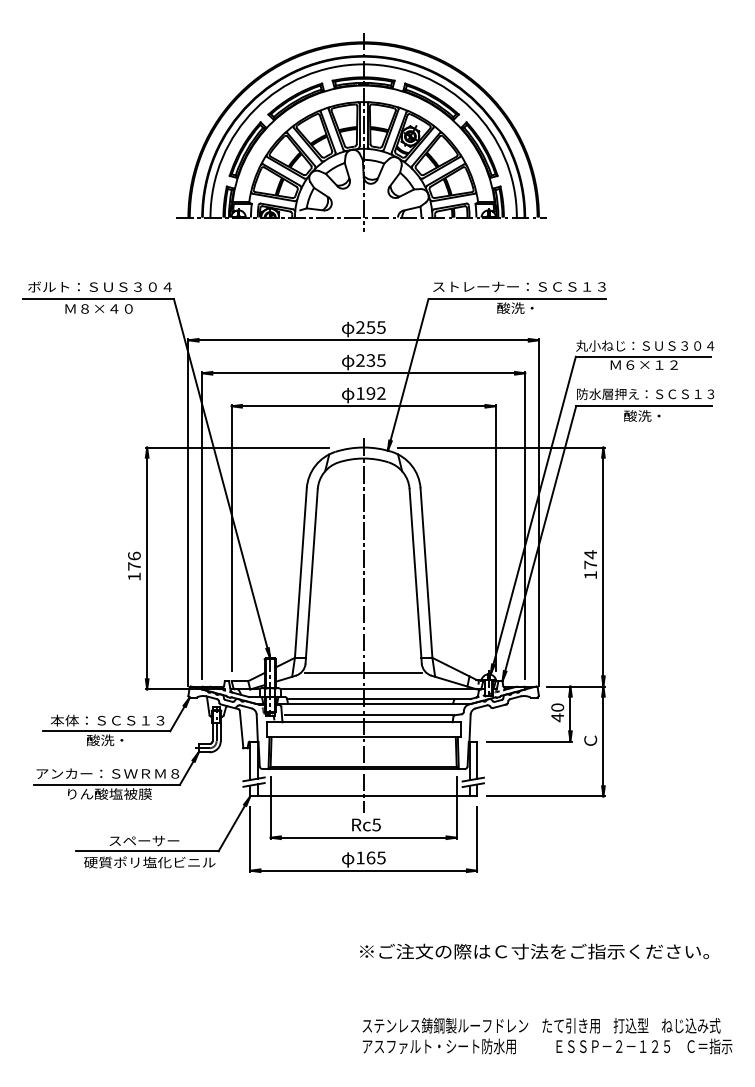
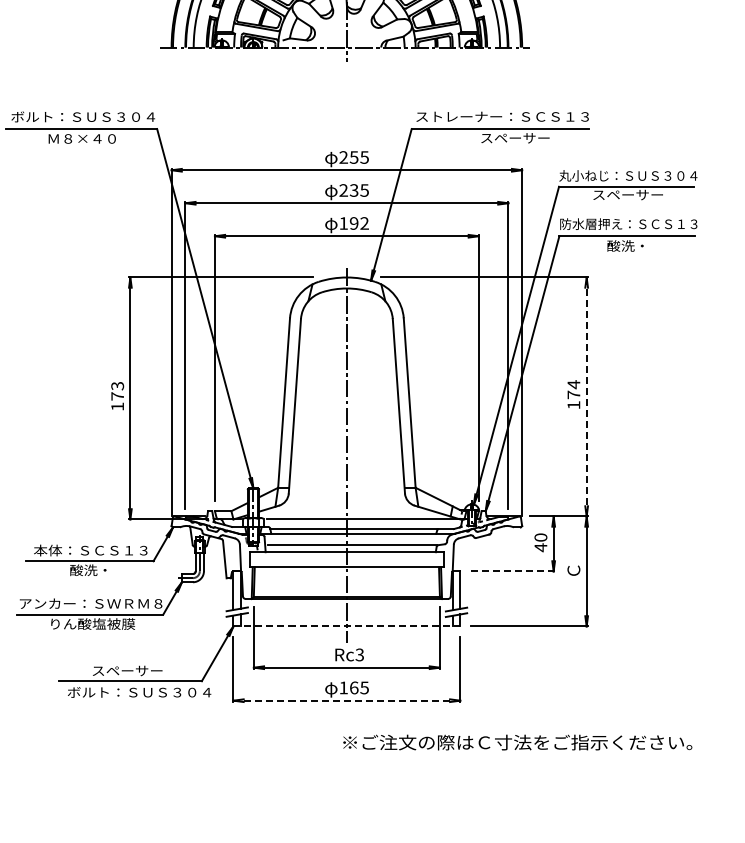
text: (531, 307) -> (514, 137), 酸洗・ -> スペーサー
text: (644, 364) -> (627, 194), Ｍ６×１２ -> スペーサー
text: (134, 555) -> (117, 385), 176 -> 173
line: (603, 566) -> (586, 396), solid -> dashed
line: (363, 672) -> (346, 502), removed
line: (530, 741) -> (513, 571), solid -> dashed
line: (364, 796) -> (347, 626), solid -> dashed
text: (376, 824) -> (359, 654), Rc5 -> Rc3
text: (155, 862) -> (138, 692), 硬質ポリ塩化ビニル -> ボルト：ＳＵＳ３０４
line: (364, 870) -> (347, 700), solid -> dashed
text: (534, 951) -> (517, 742), moved

